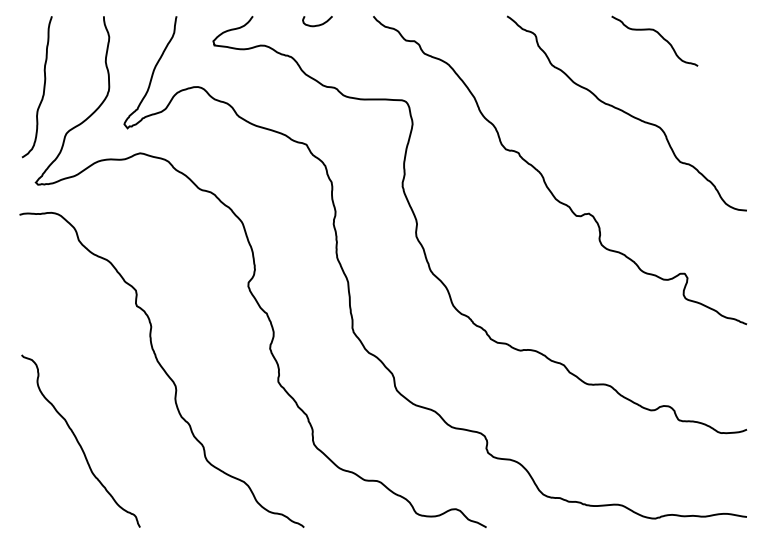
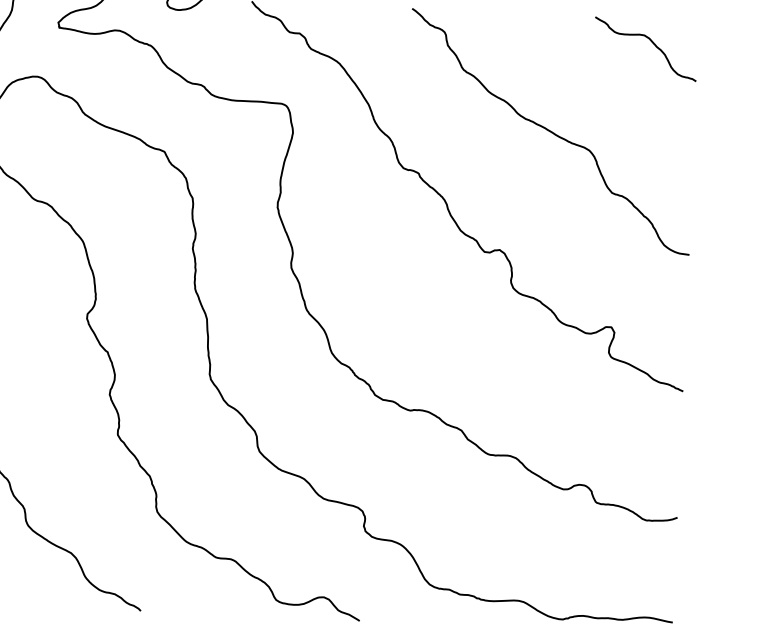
curve: (659, 35) -> (651, 42), moved

